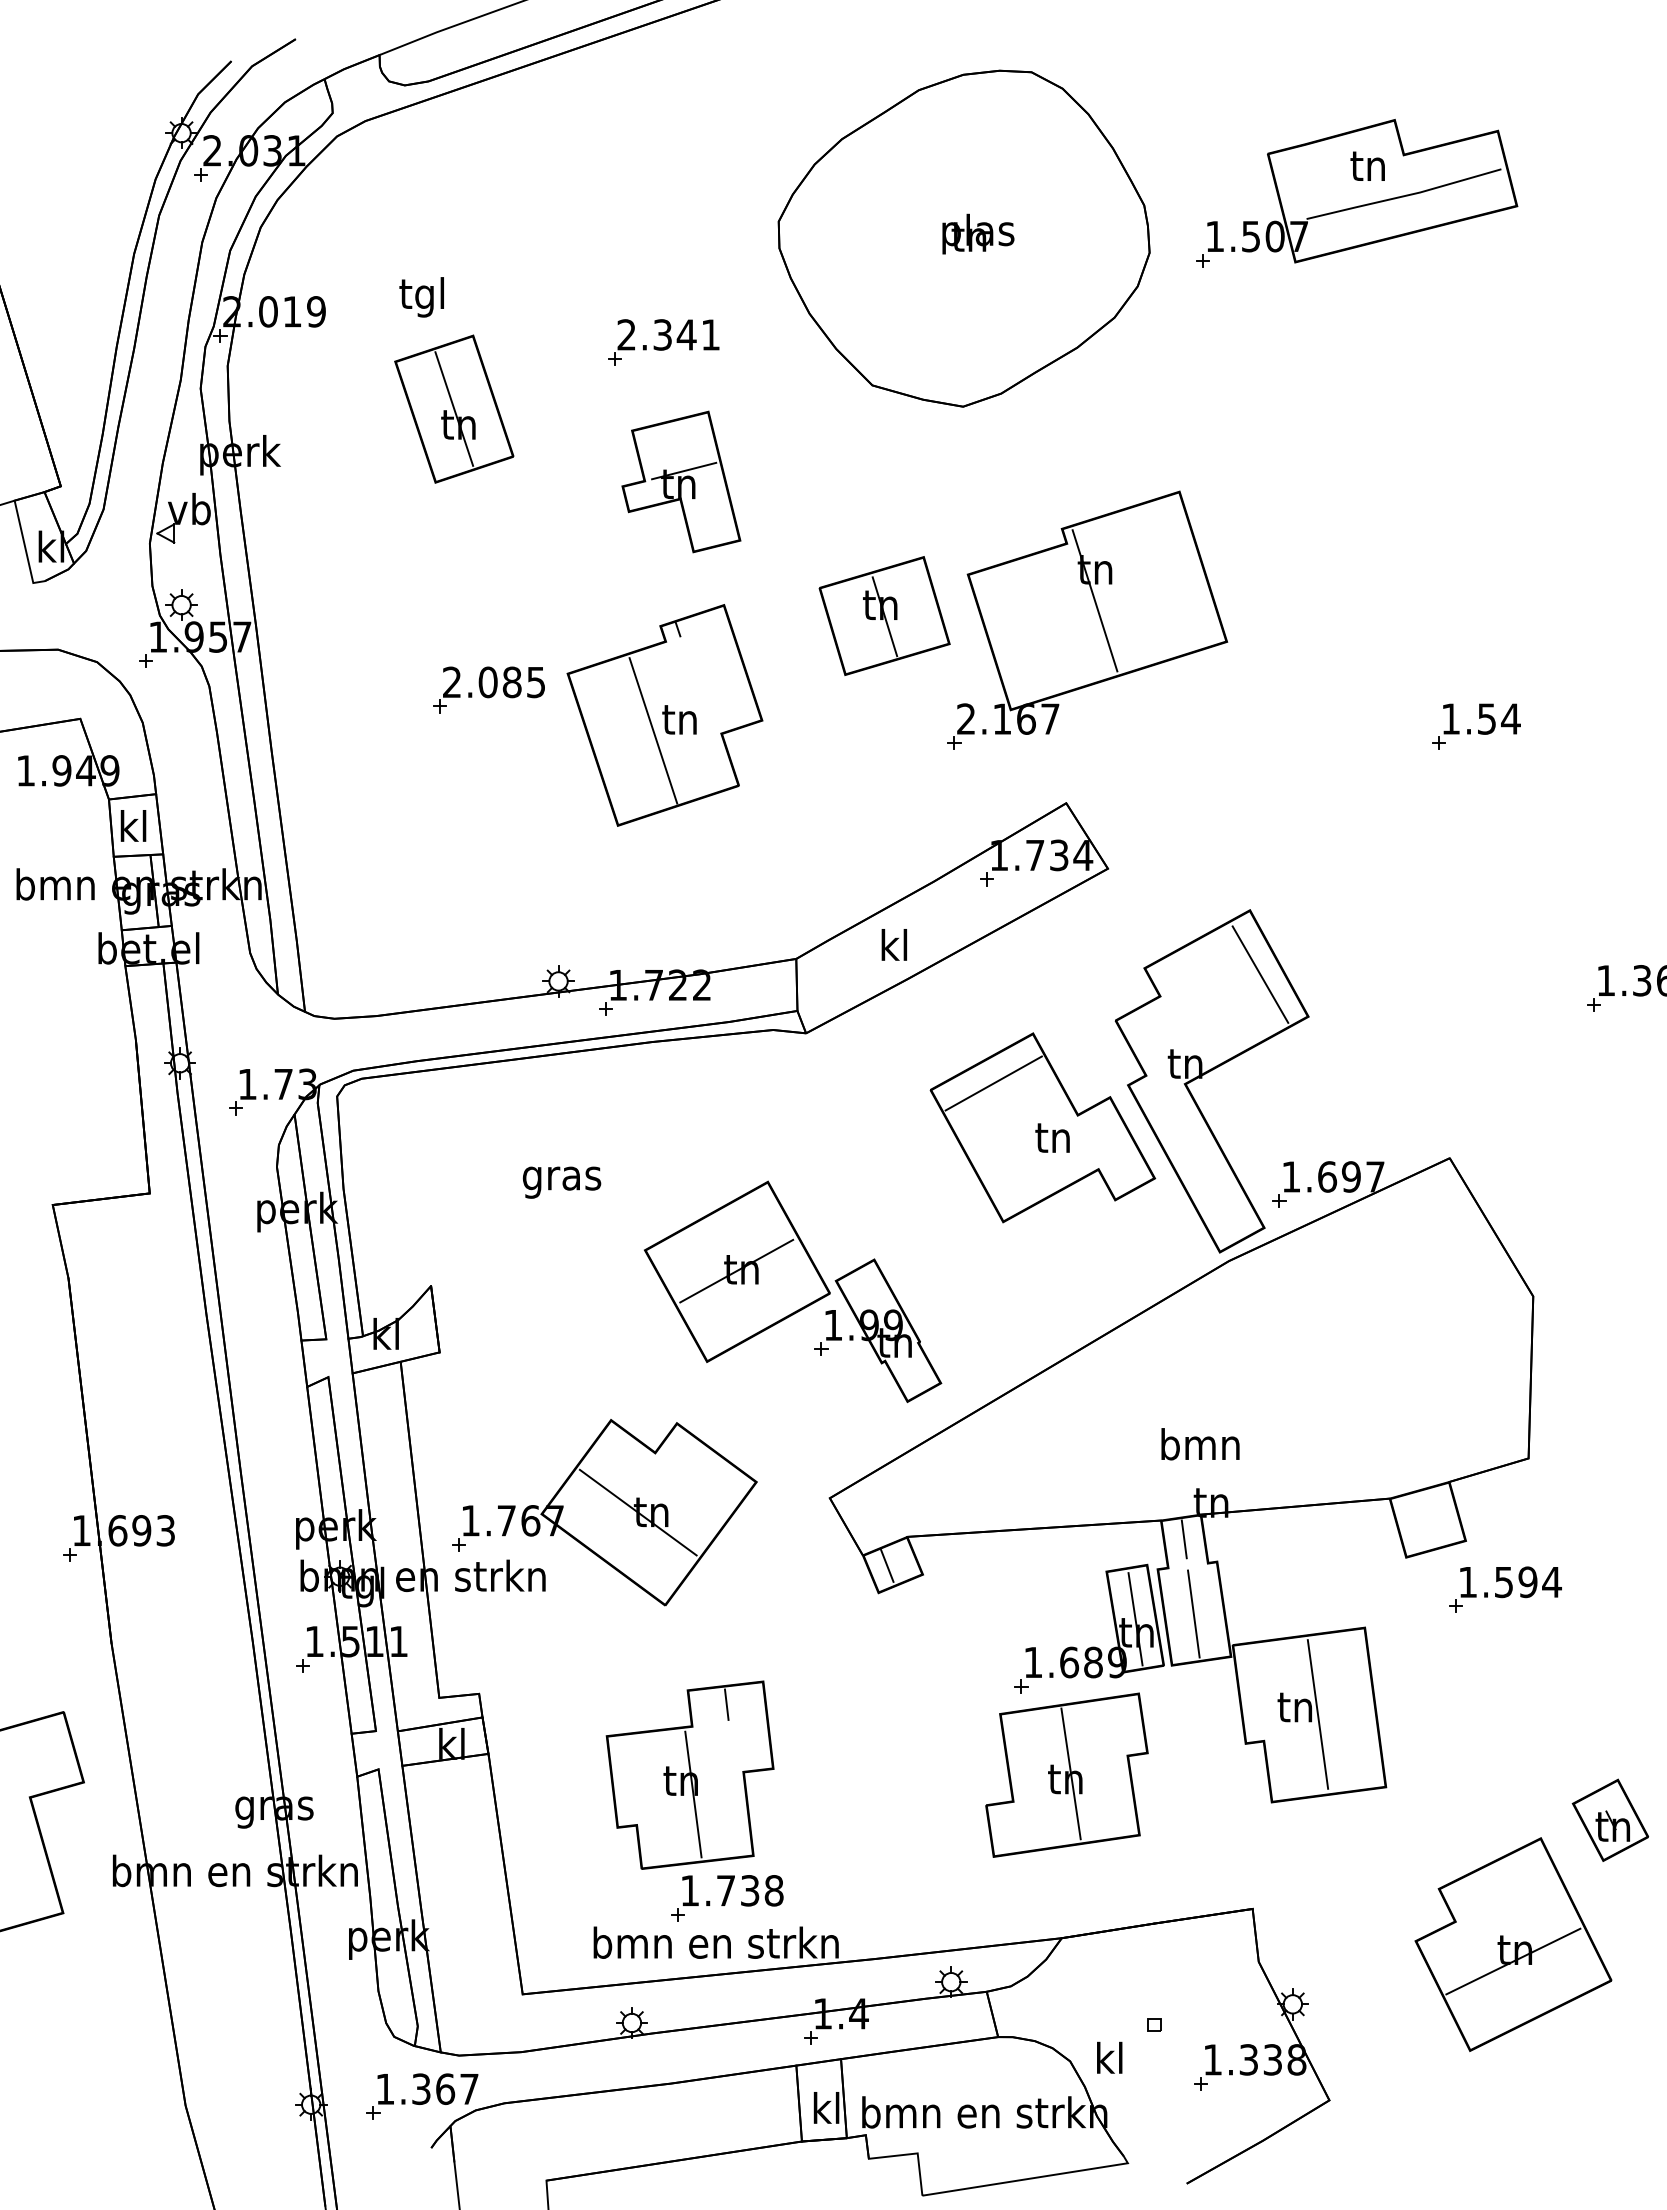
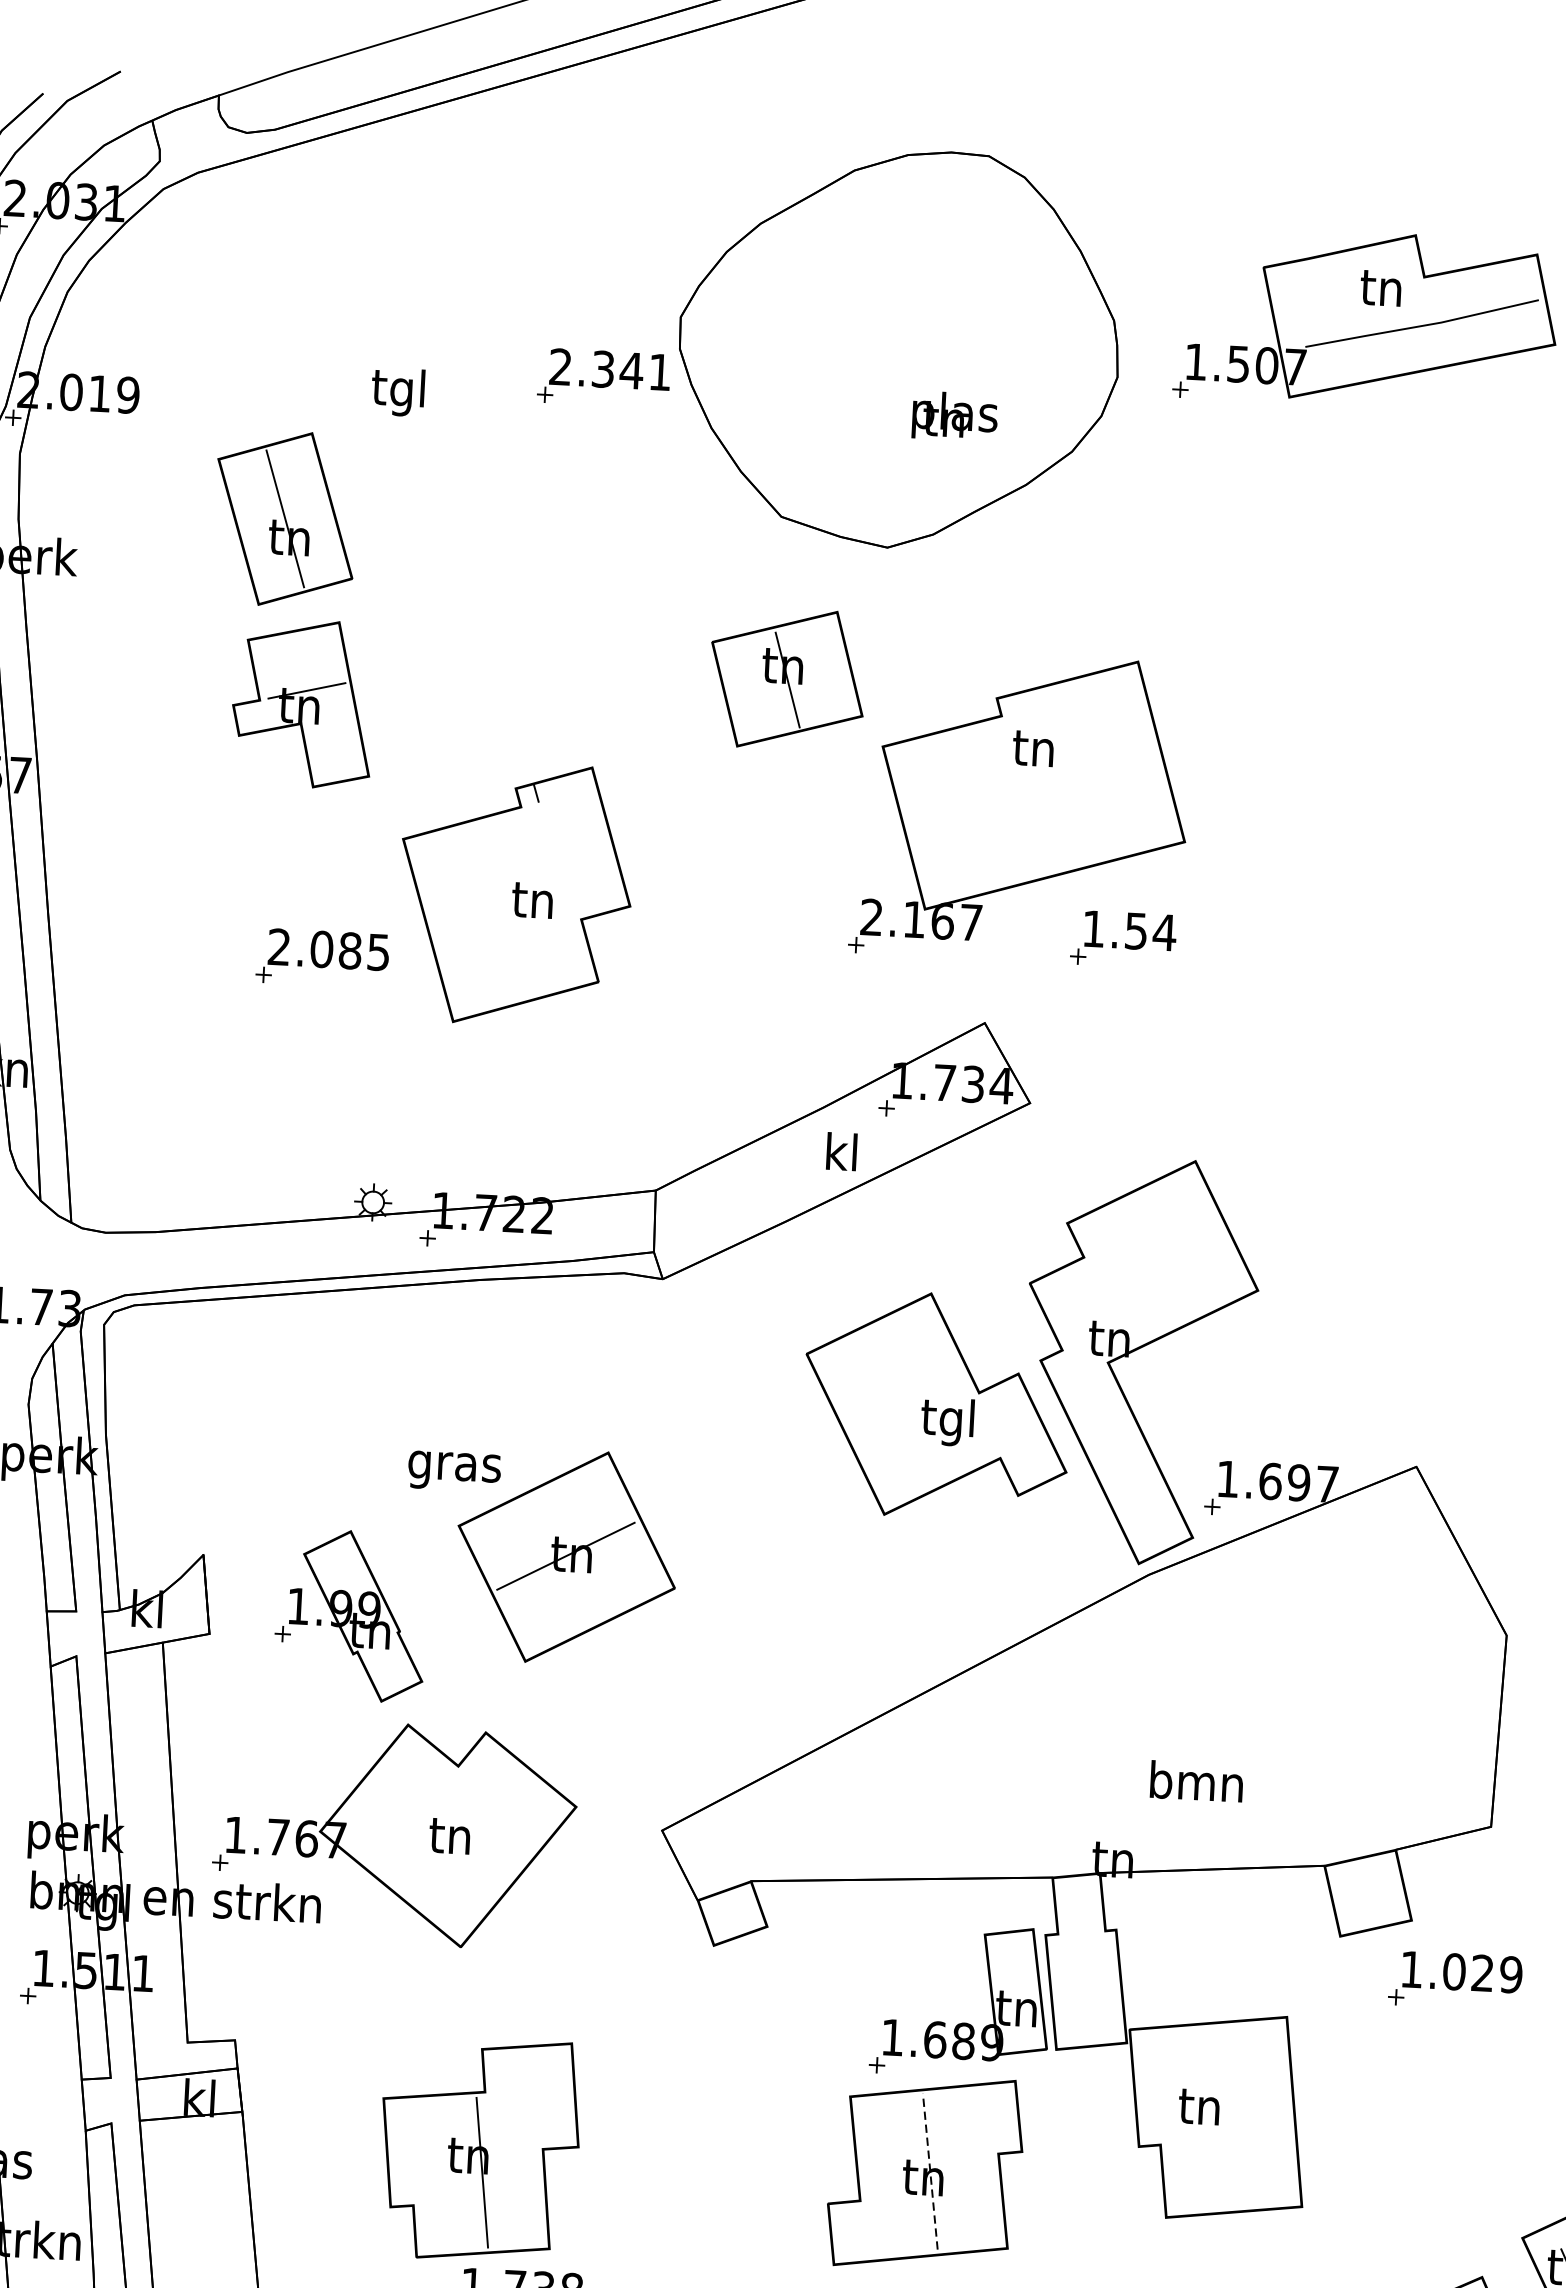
text: (978, 233) -> (955, 415), moved
text: (421, 297) -> (397, 392), moved
part: (663, 342) -> (603, 378), moved
part: (681, 481) -> (303, 703), moved
line: (1094, 600) -> (1030, 785), removed
part: (884, 615) -> (787, 678), moved
part: (488, 689) -> (321, 957), moved
part: (1476, 726) -> (1123, 939), moved
line: (653, 730) -> (501, 911), removed
text: (893, 944) -> (840, 1151), moved
line: (1260, 974) -> (1203, 1237), removed
line: (993, 1083) -> (881, 1350), removed
text: (1052, 1141) -> (947, 1422), tn -> tgl
text: (561, 1182) -> (453, 1471), moved
part: (878, 1330) -> (351, 1615), moved
text: (1200, 1444) -> (1196, 1781), moved
line: (637, 1512) -> (433, 1835), removed
line: (1183, 1539) -> (1077, 1901), removed
line: (886, 1565) -> (724, 1913), removed
text: (1527, 1582) -> (1482, 1973), 1.594 -> 1.029
line: (1193, 1613) -> (1085, 1989), removed
line: (1135, 1619) -> (1016, 1993), removed
line: (726, 1704) -> (527, 2068), removed
line: (1317, 1714) -> (1225, 2116), removed
line: (1071, 1773) -> (930, 2171), solid -> dashed

